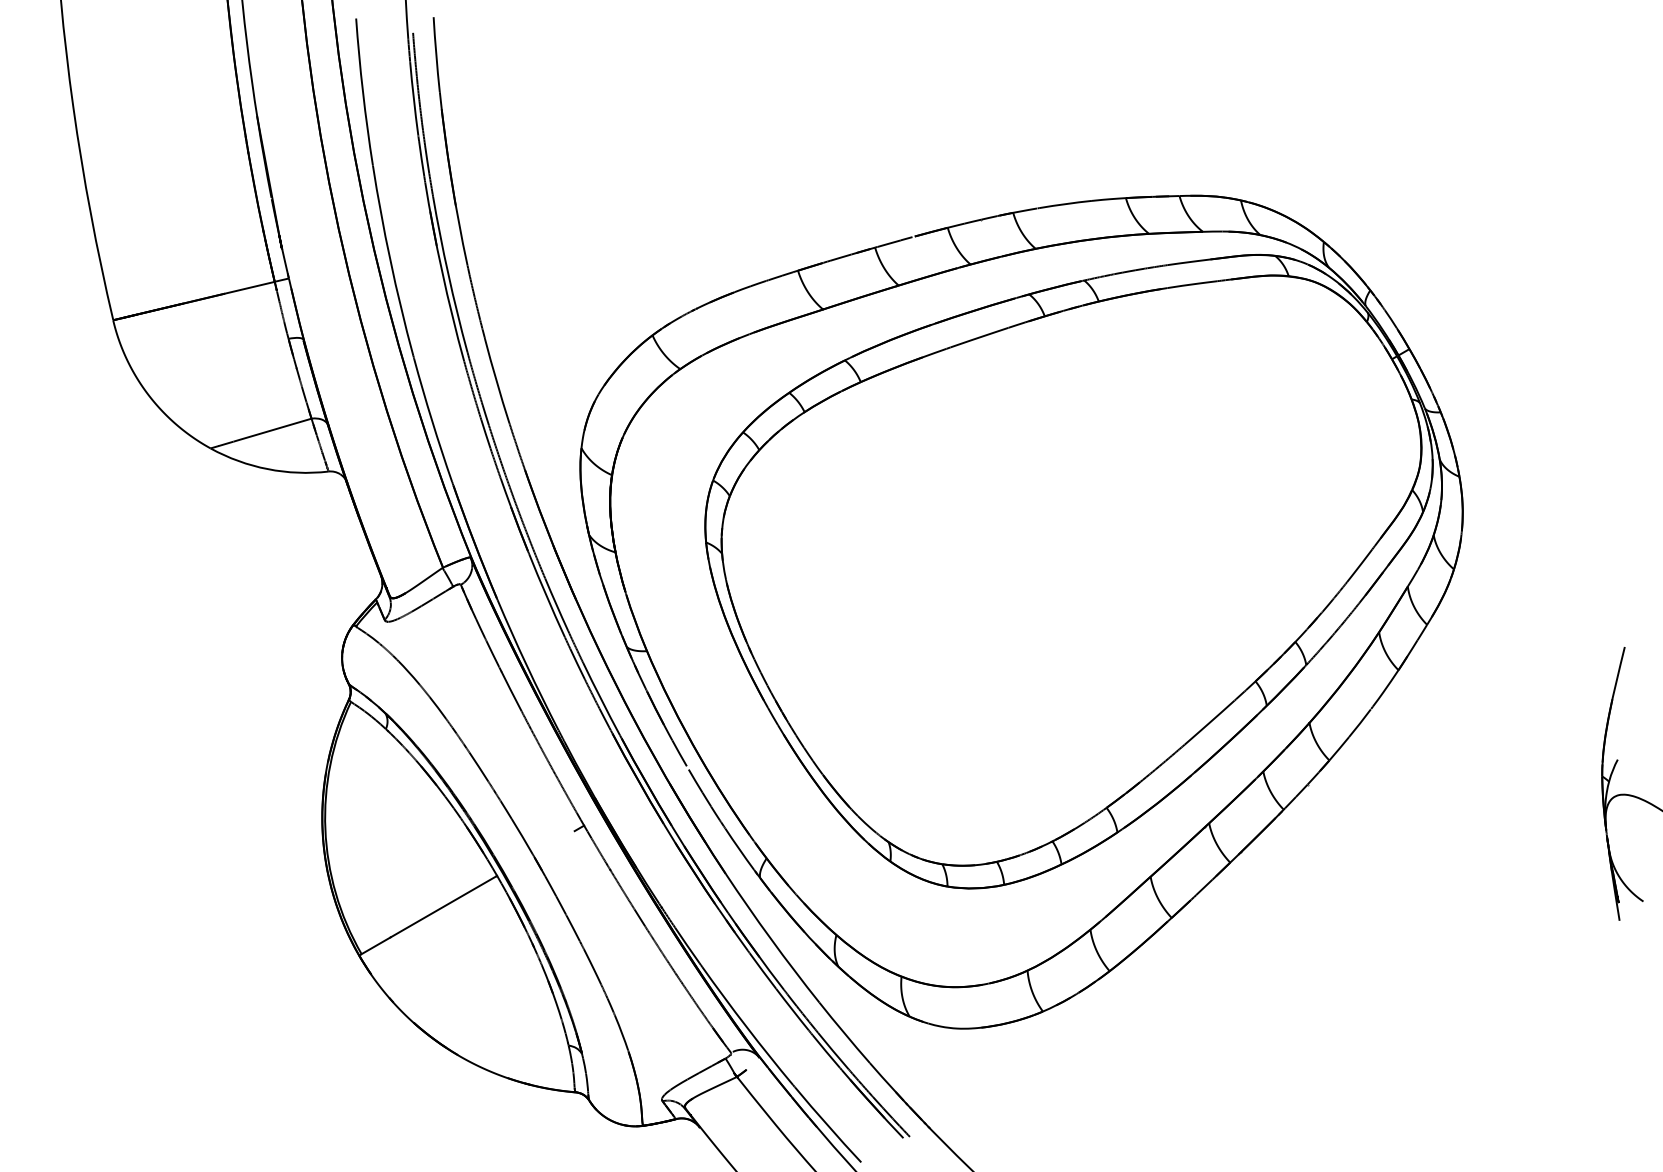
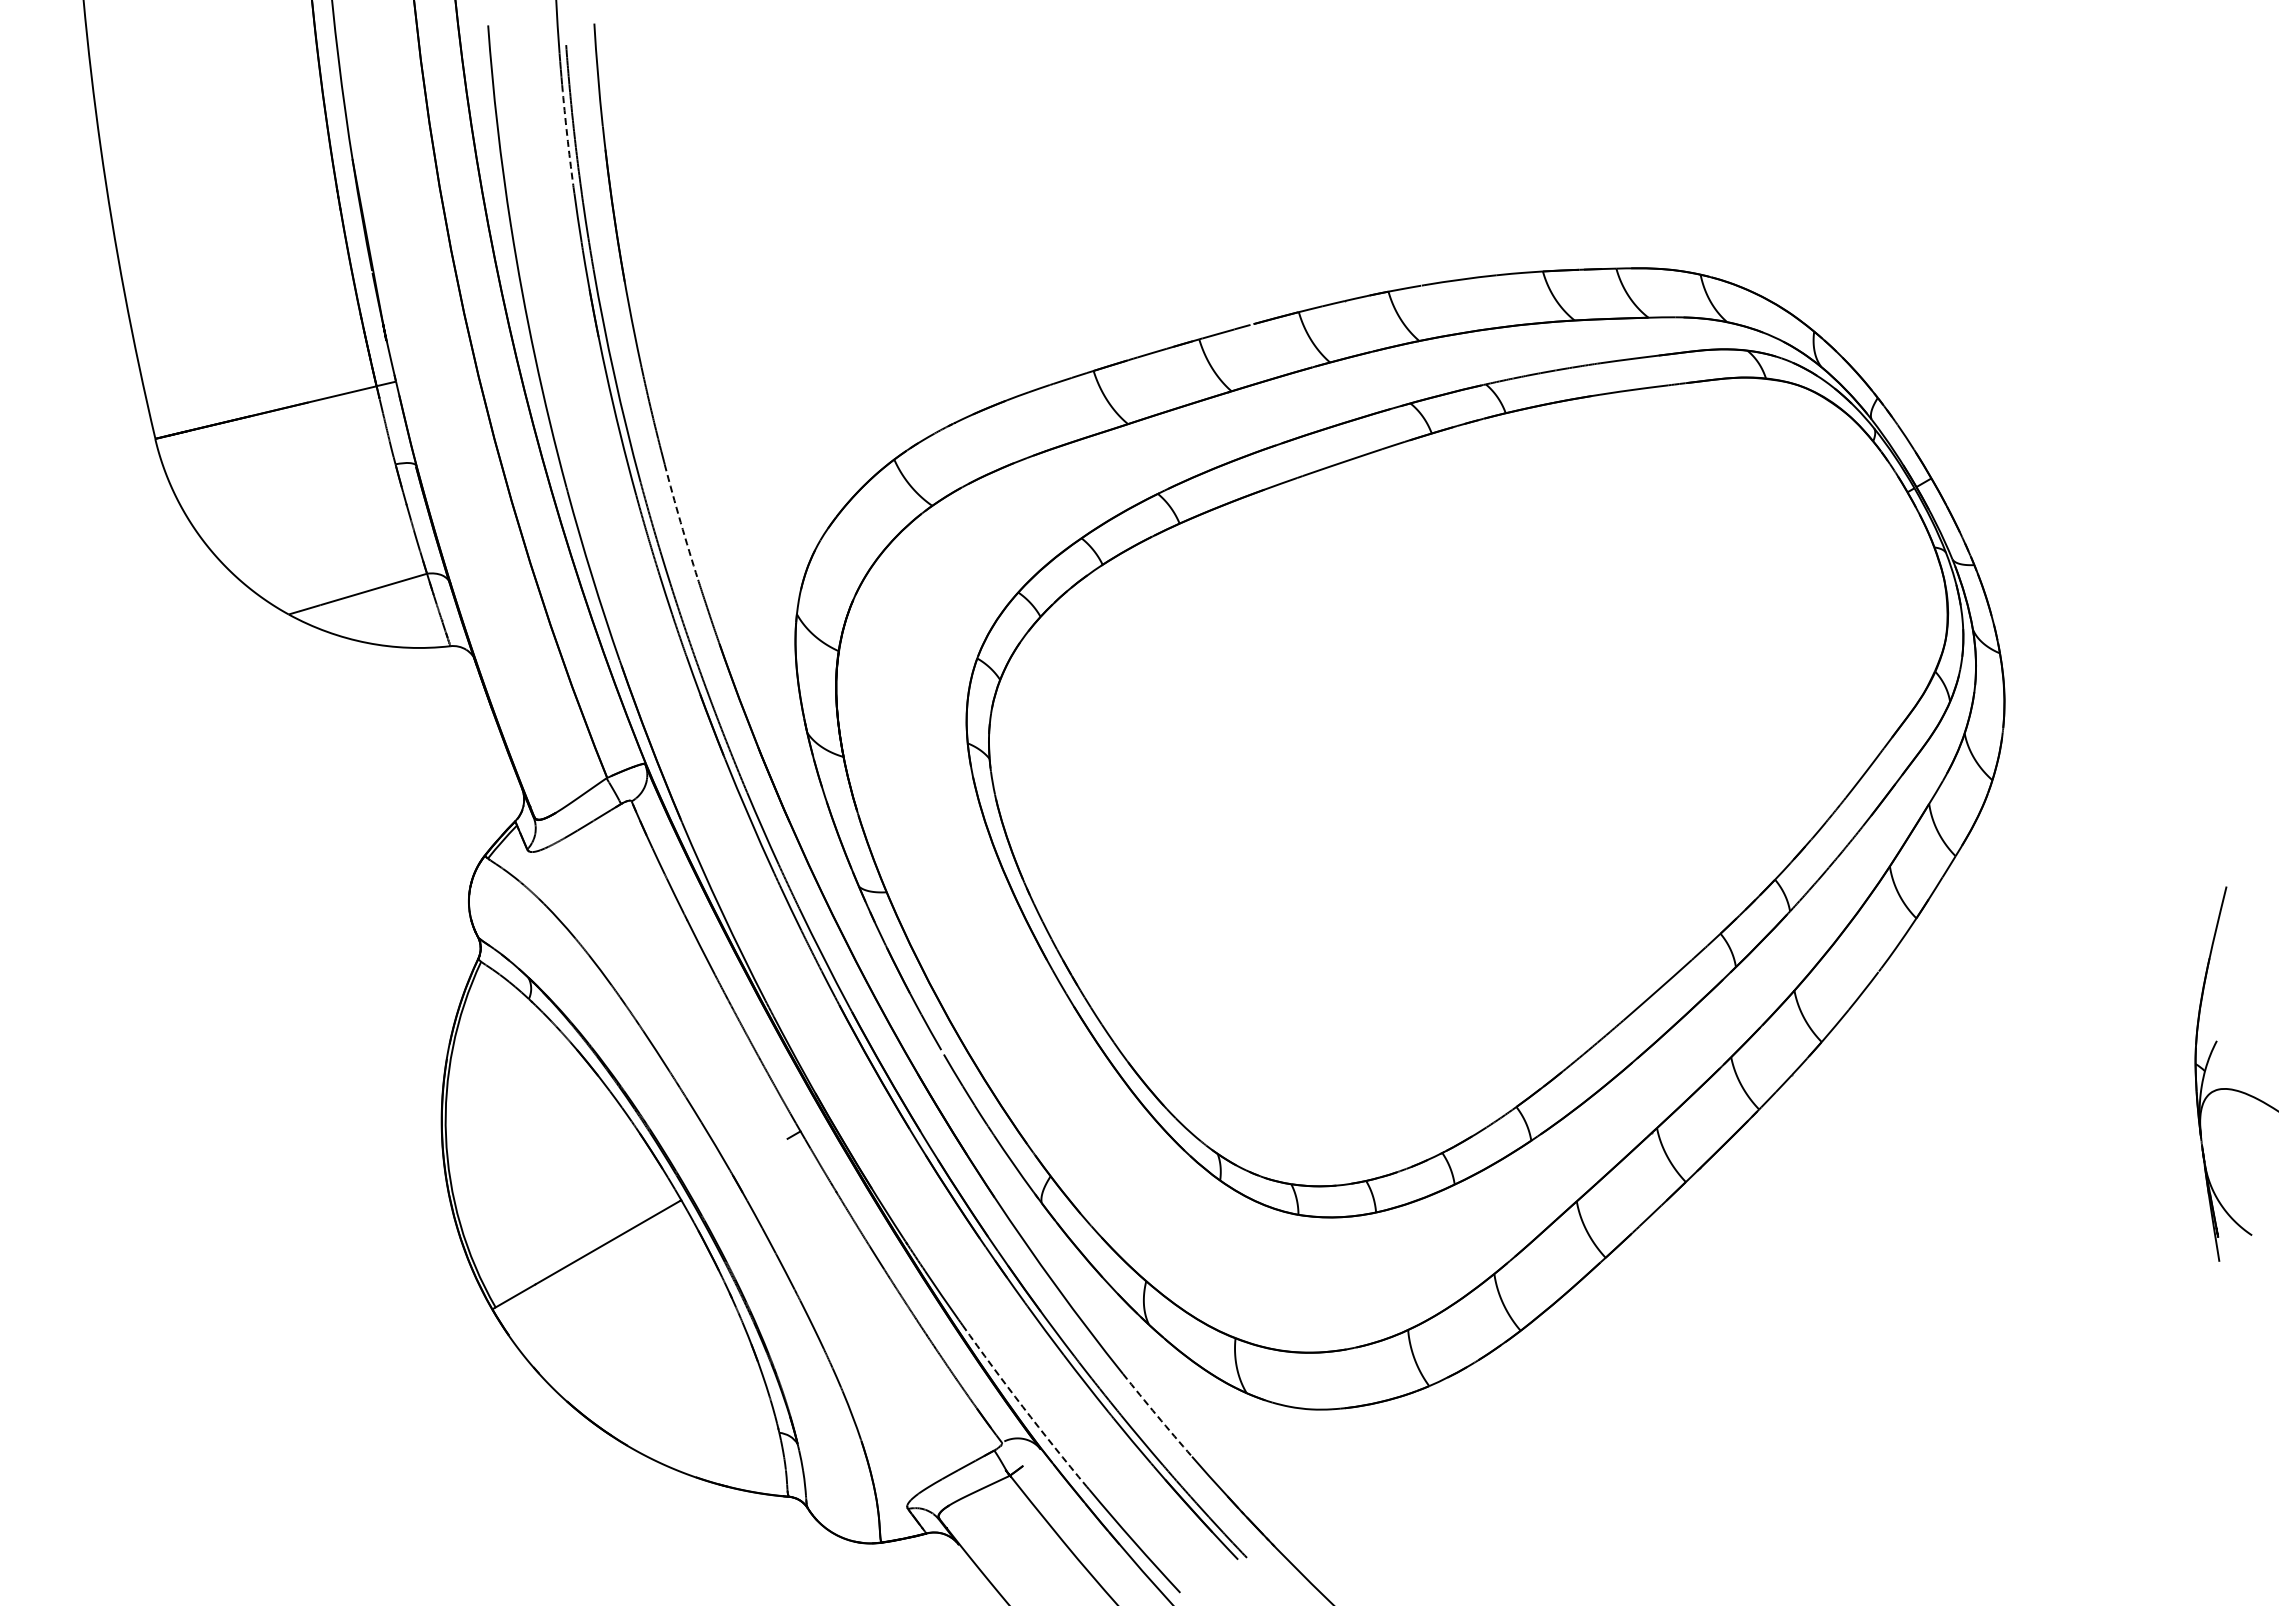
arc: (414, 98) -> (567, 135), solid -> dashed
arc: (496, 381) -> (680, 522), solid -> dashed
arc: (746, 1027) -> (1023, 1407), solid -> dashed
arc: (844, 1033) -> (1157, 1415), solid -> dashed

